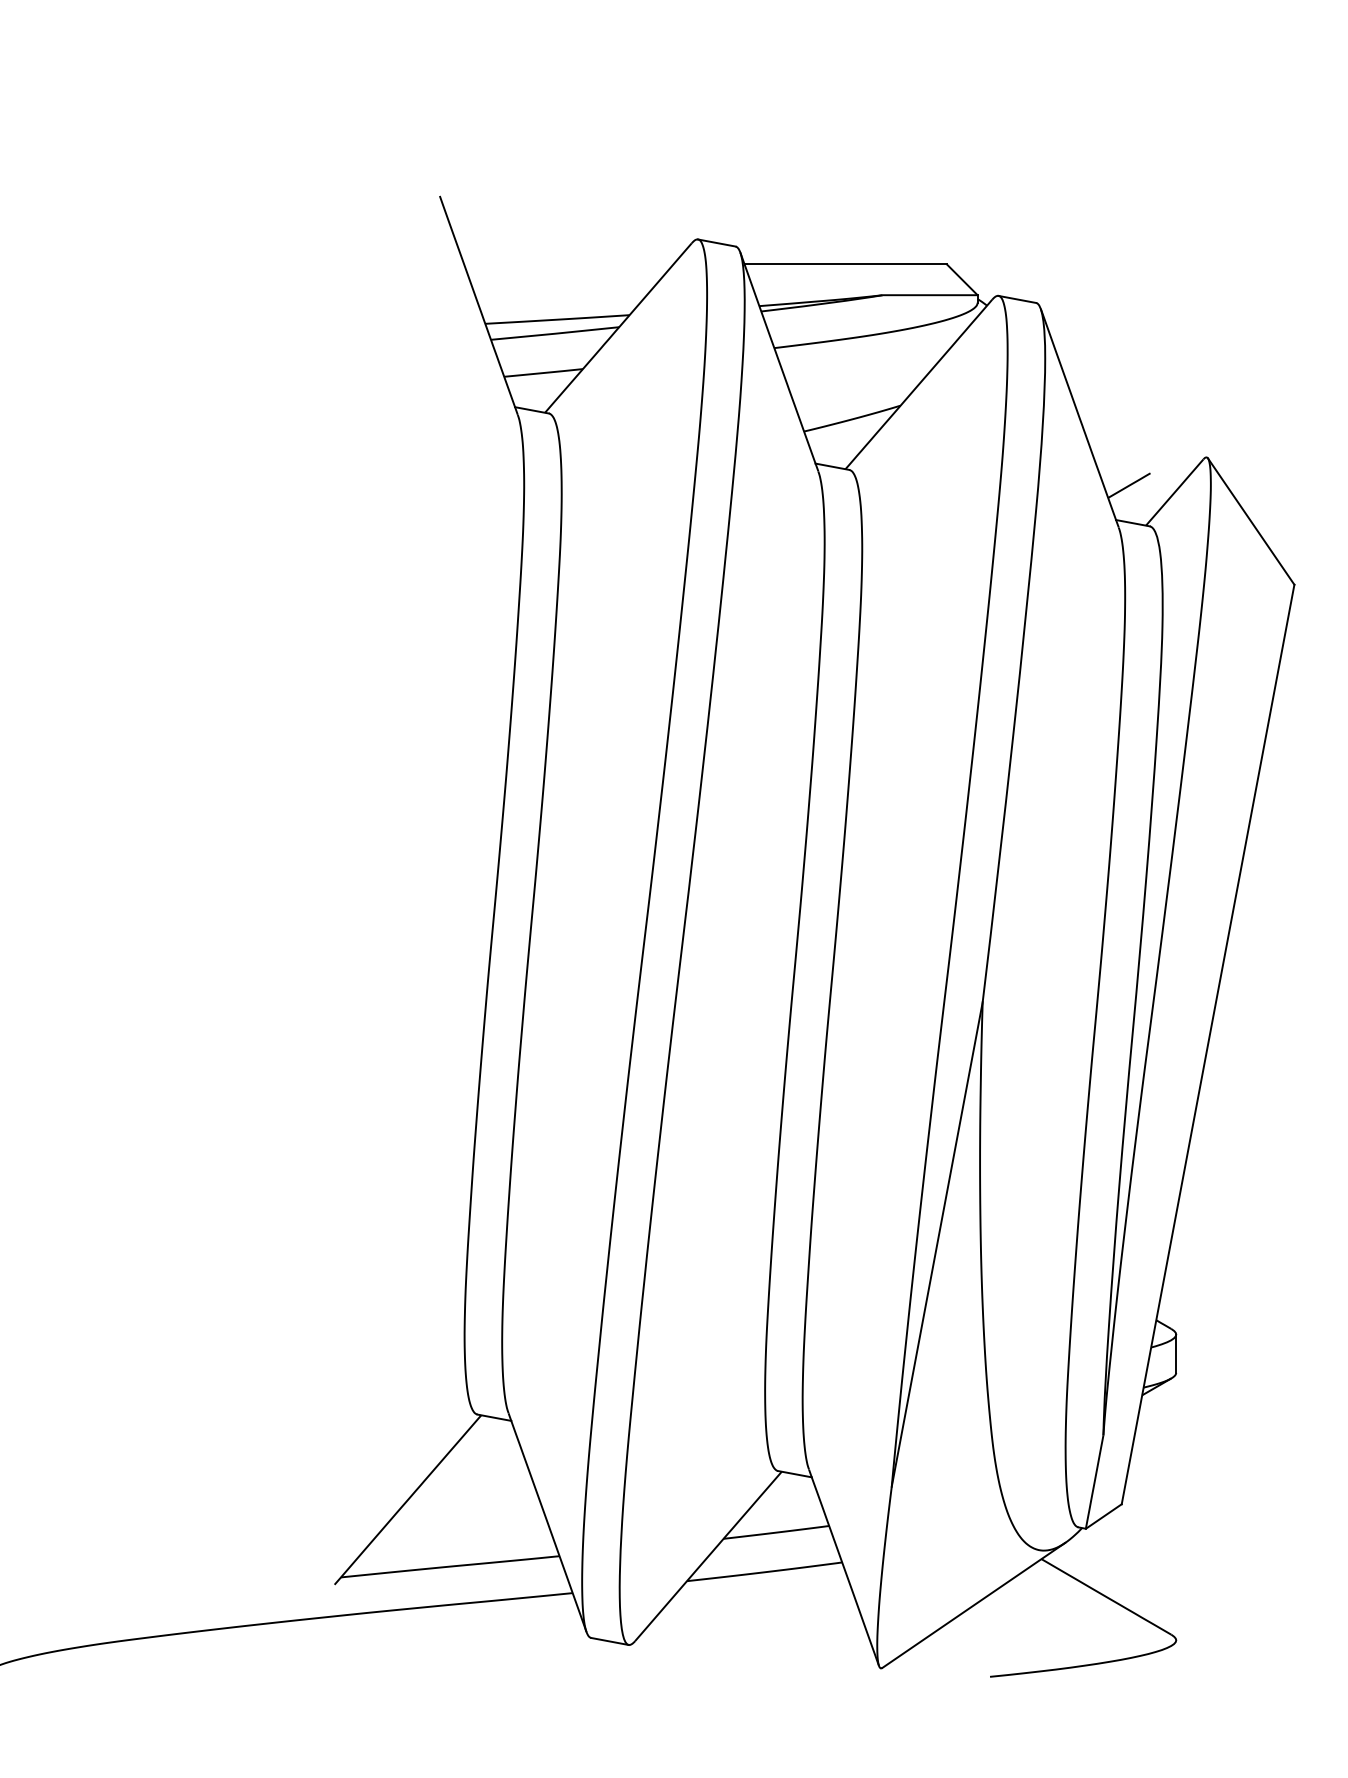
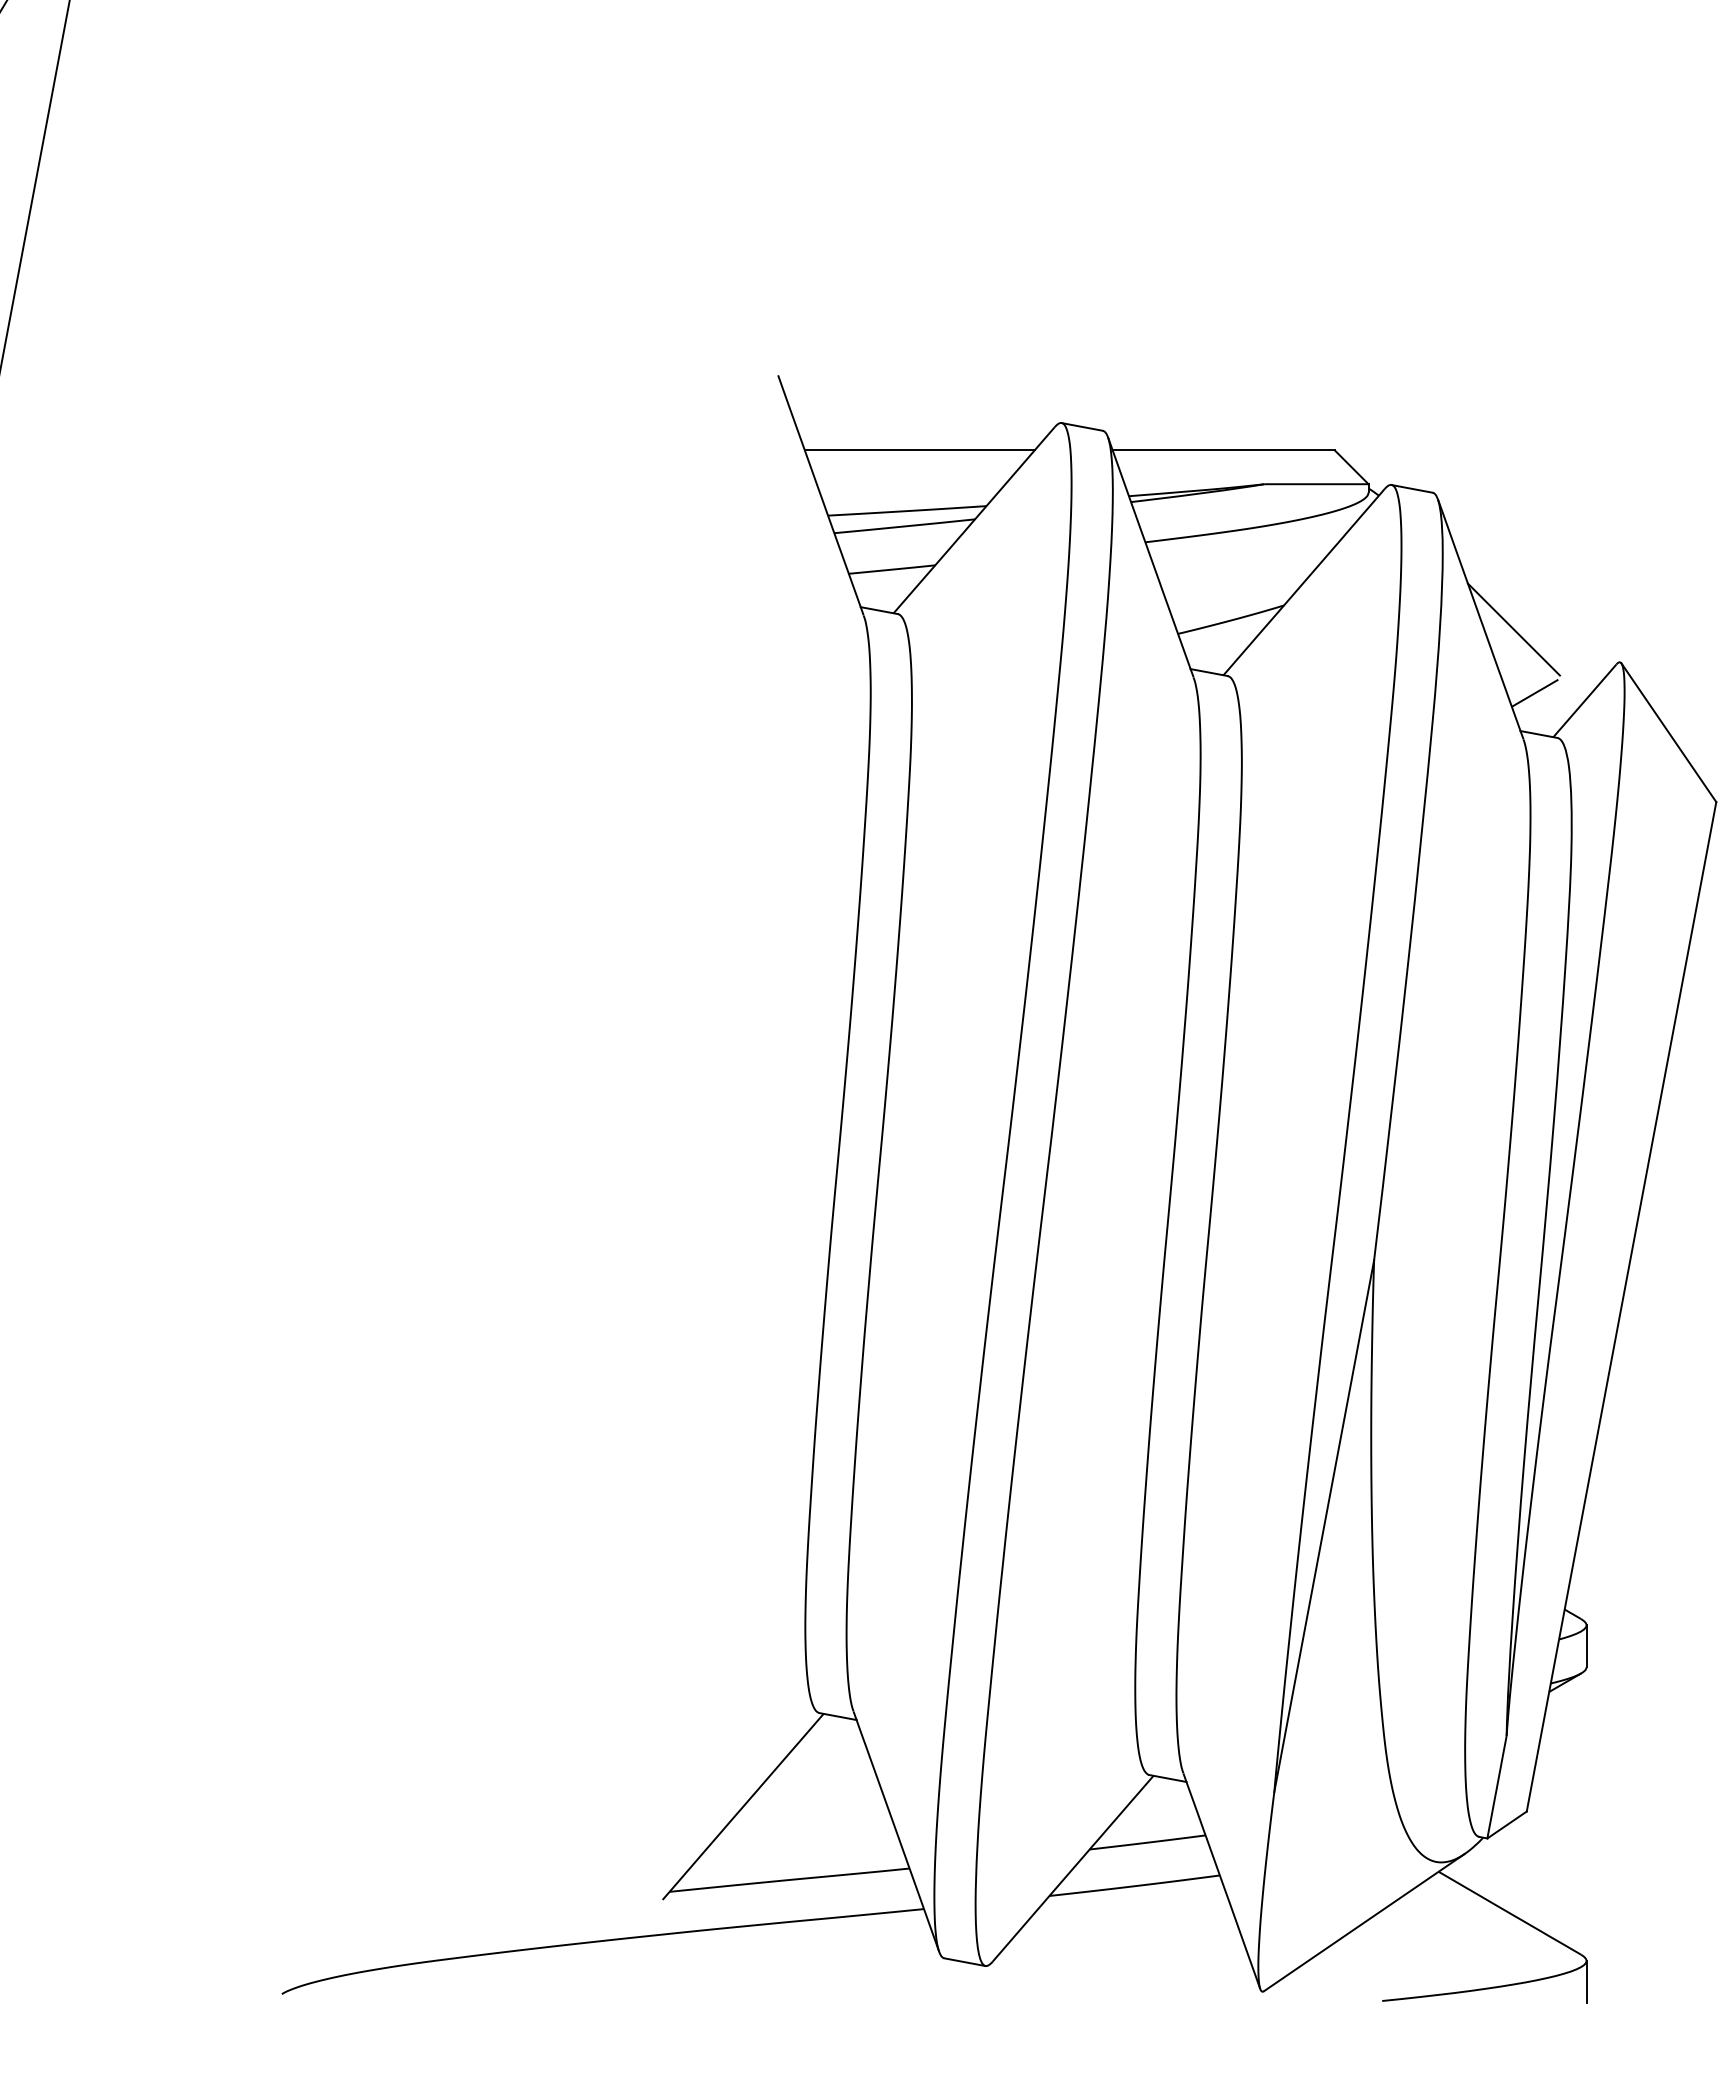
line: (568, 264) -> (919, 450), added
line: (1109, 427) -> (1513, 629), added
line: (1176, 1659) -> (1586, 1981), added

